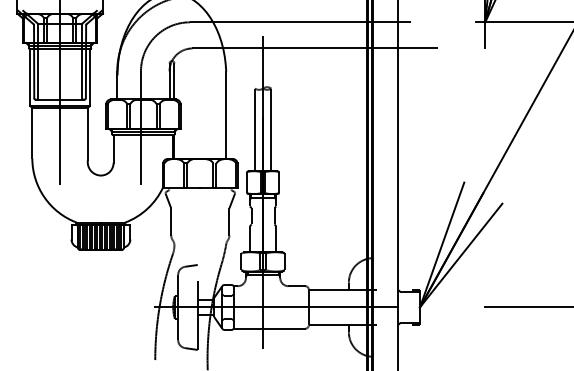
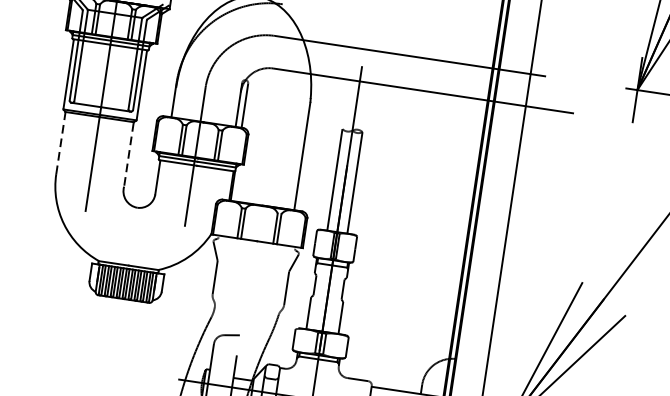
line: (32, 133) -> (61, 143), solid -> dashed
line: (87, 134) -> (128, 154), solid -> dashed

